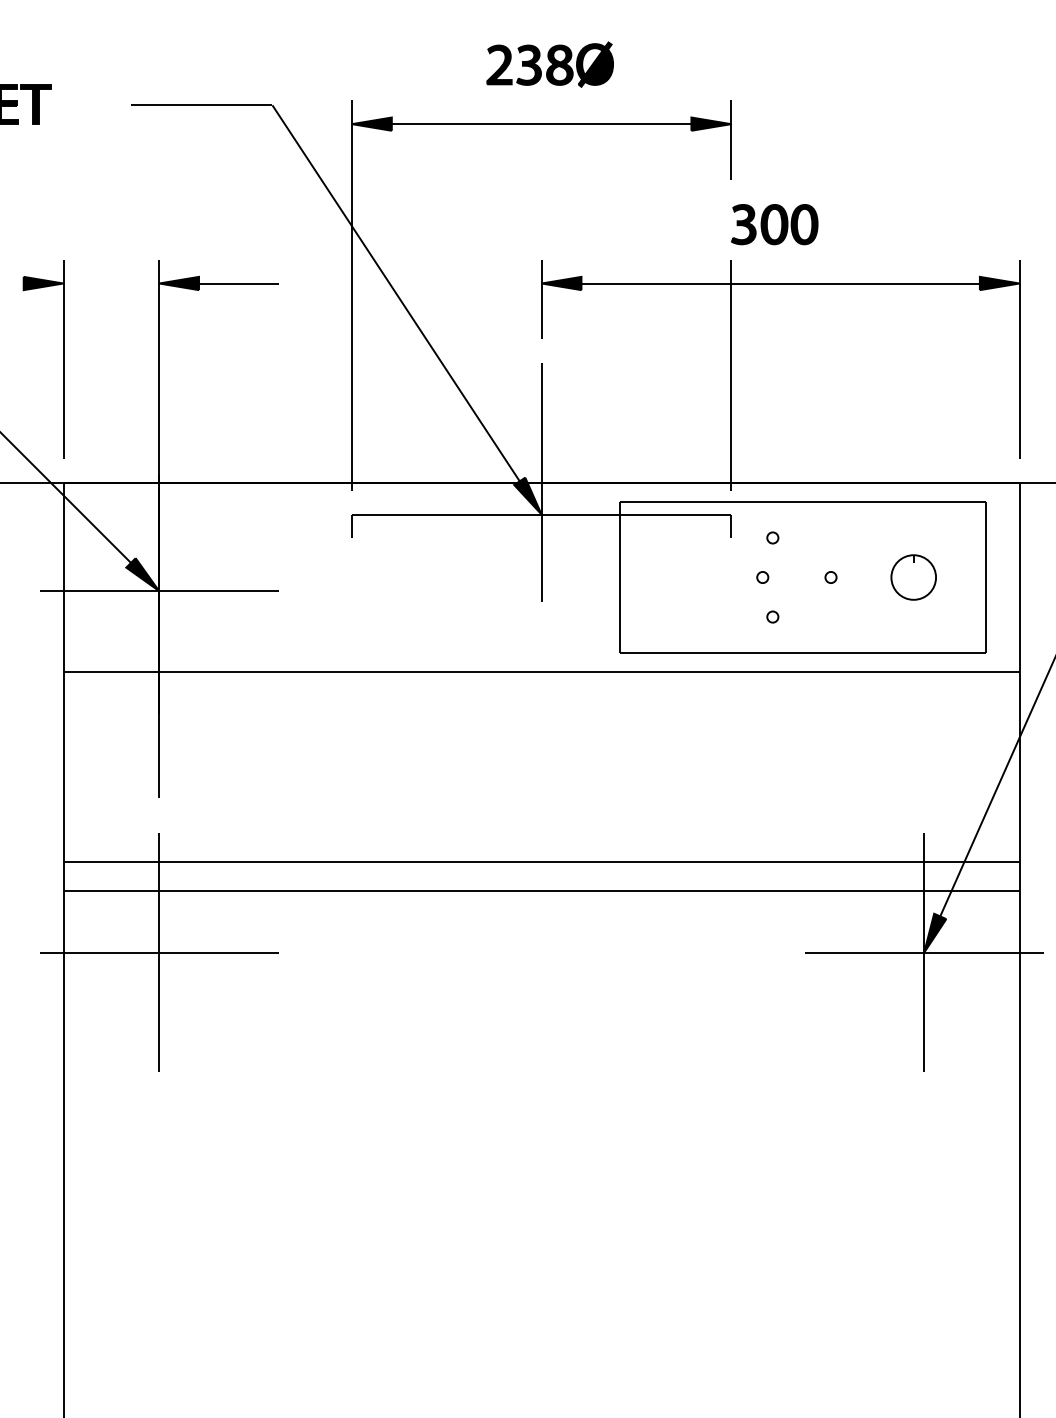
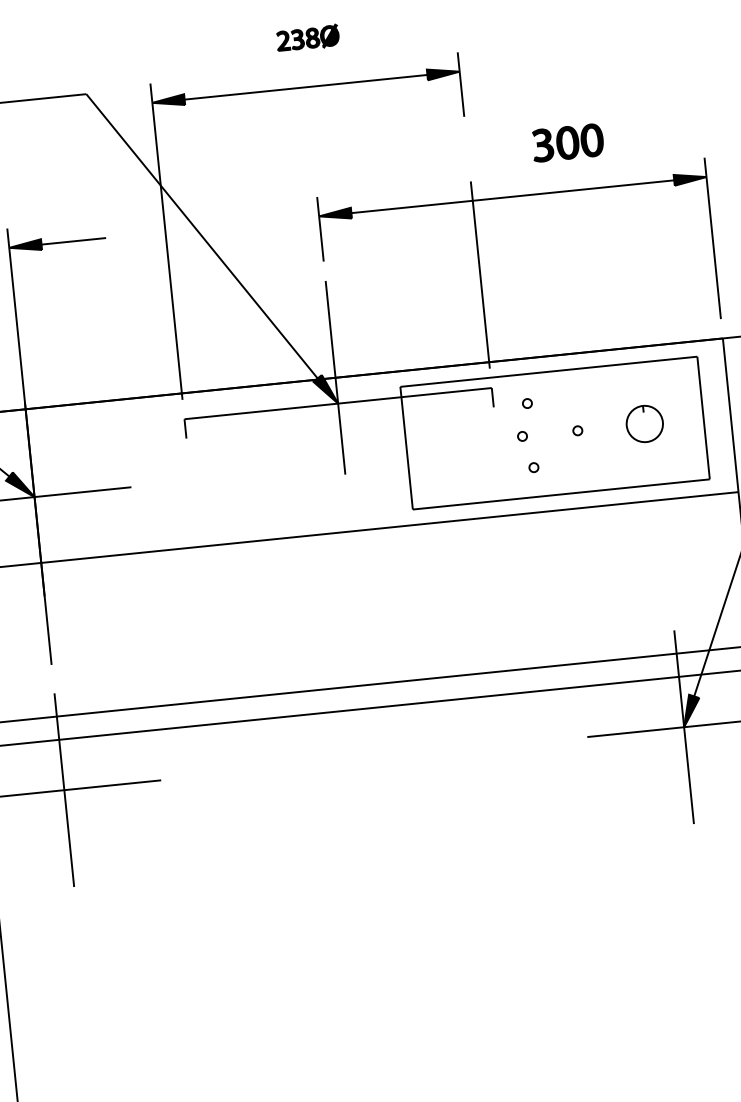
part: (549, 64) -> (307, 38), size x0.6
part: (774, 224) -> (567, 142), moved

